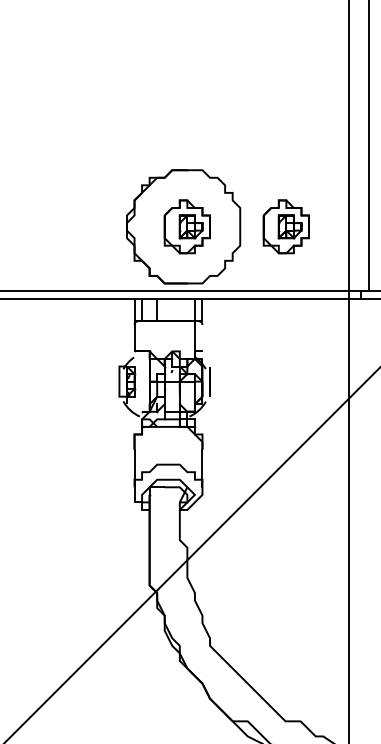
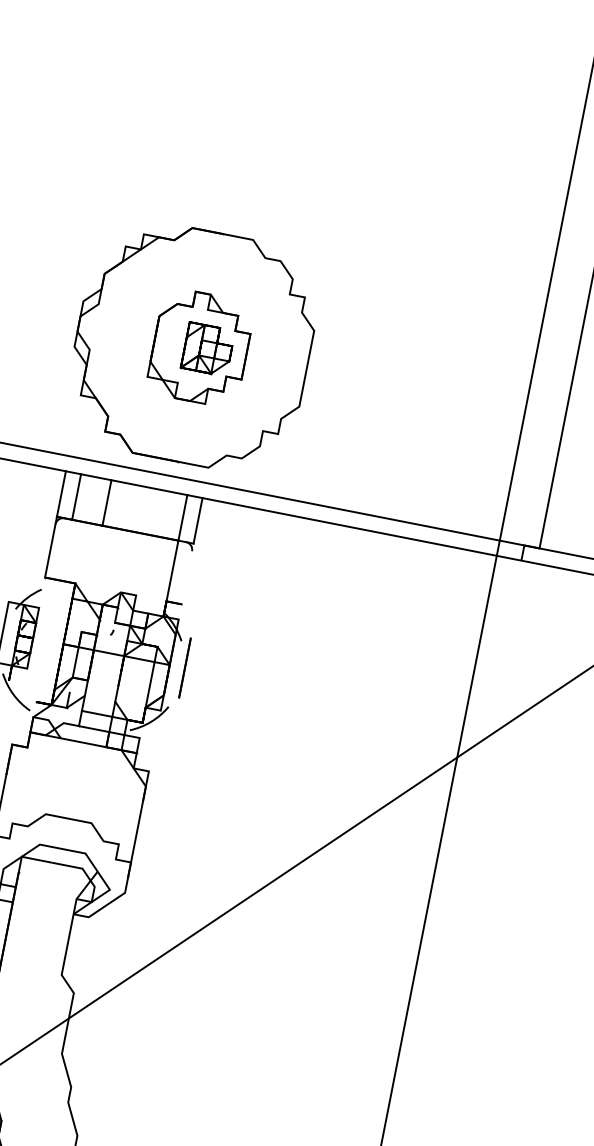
part: (285, 226) -> (397, 385), removed

